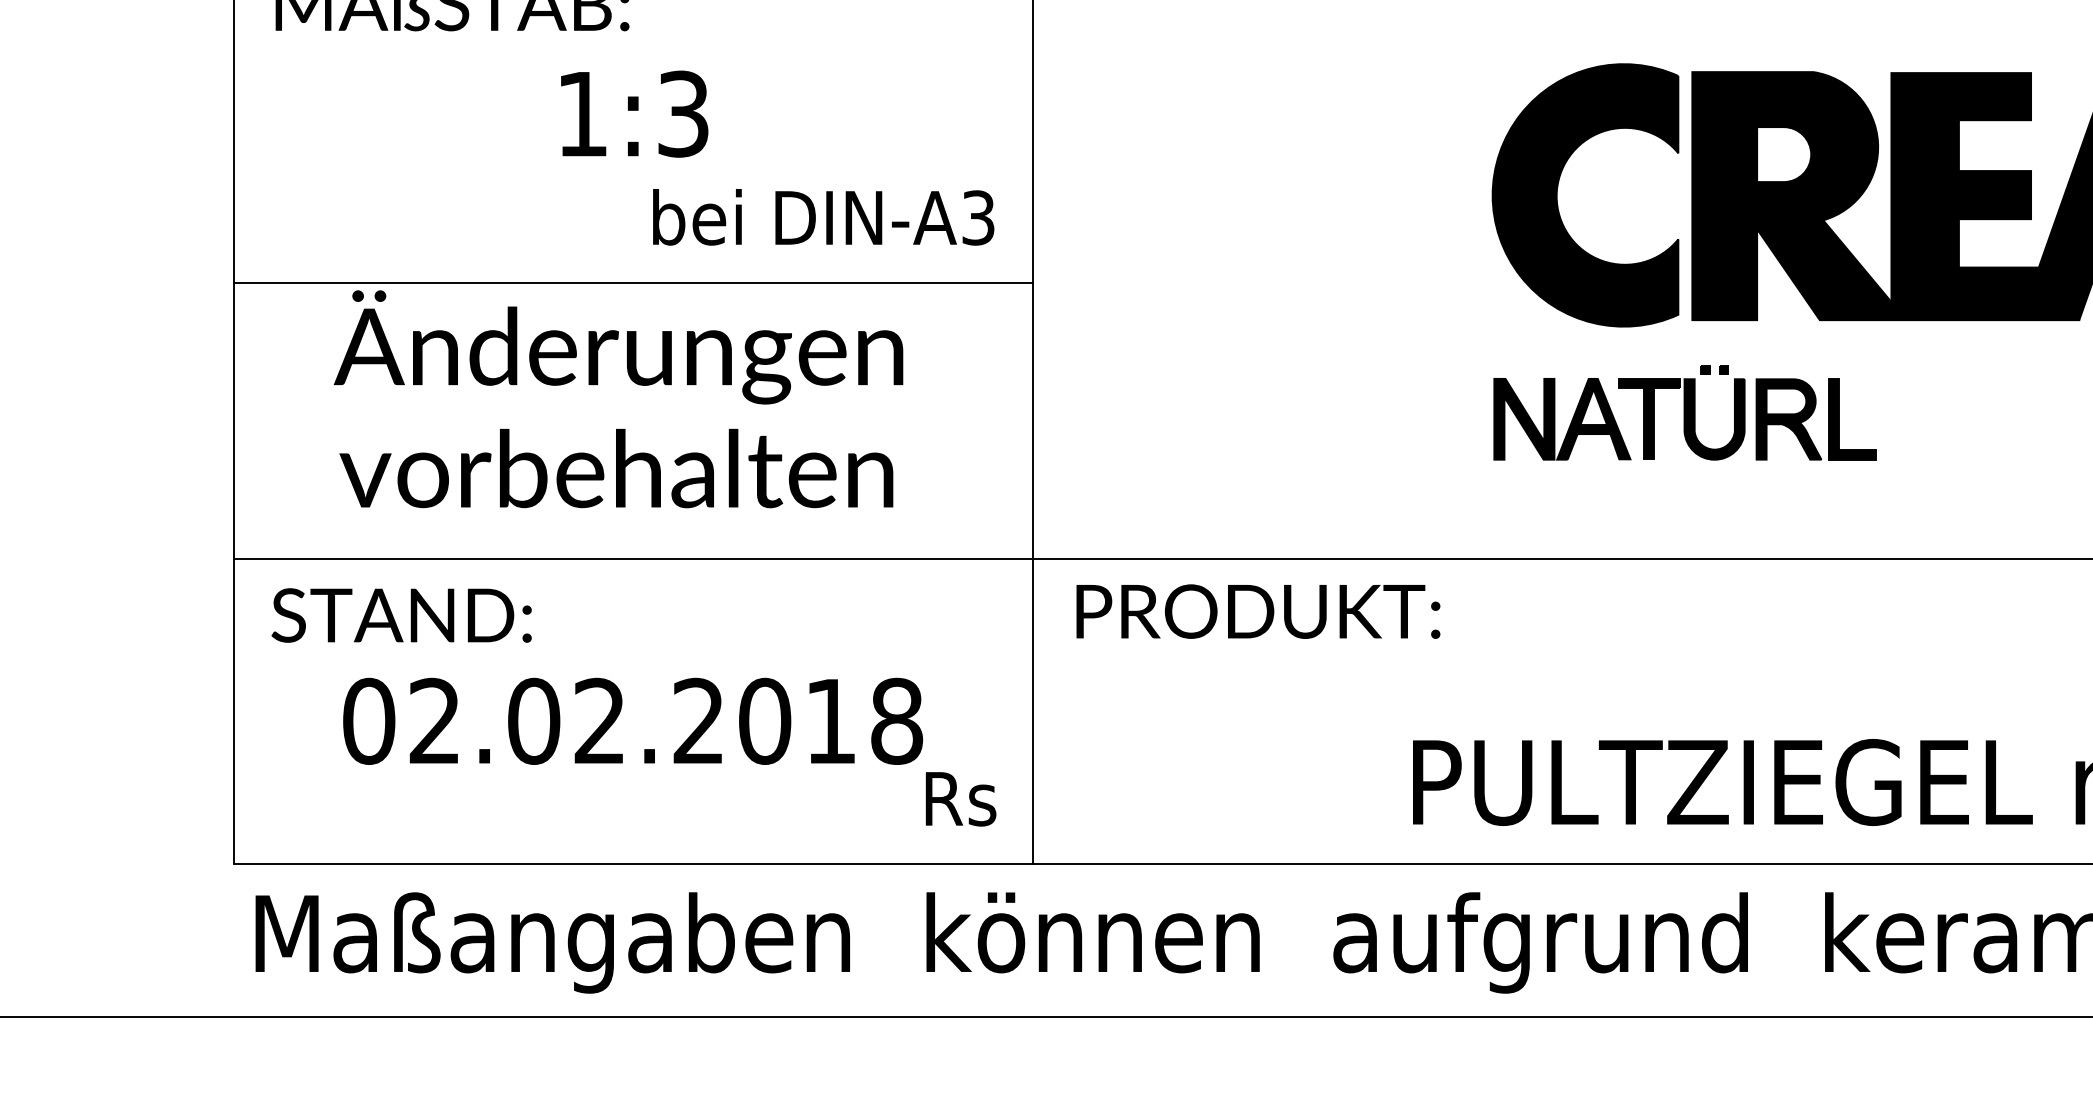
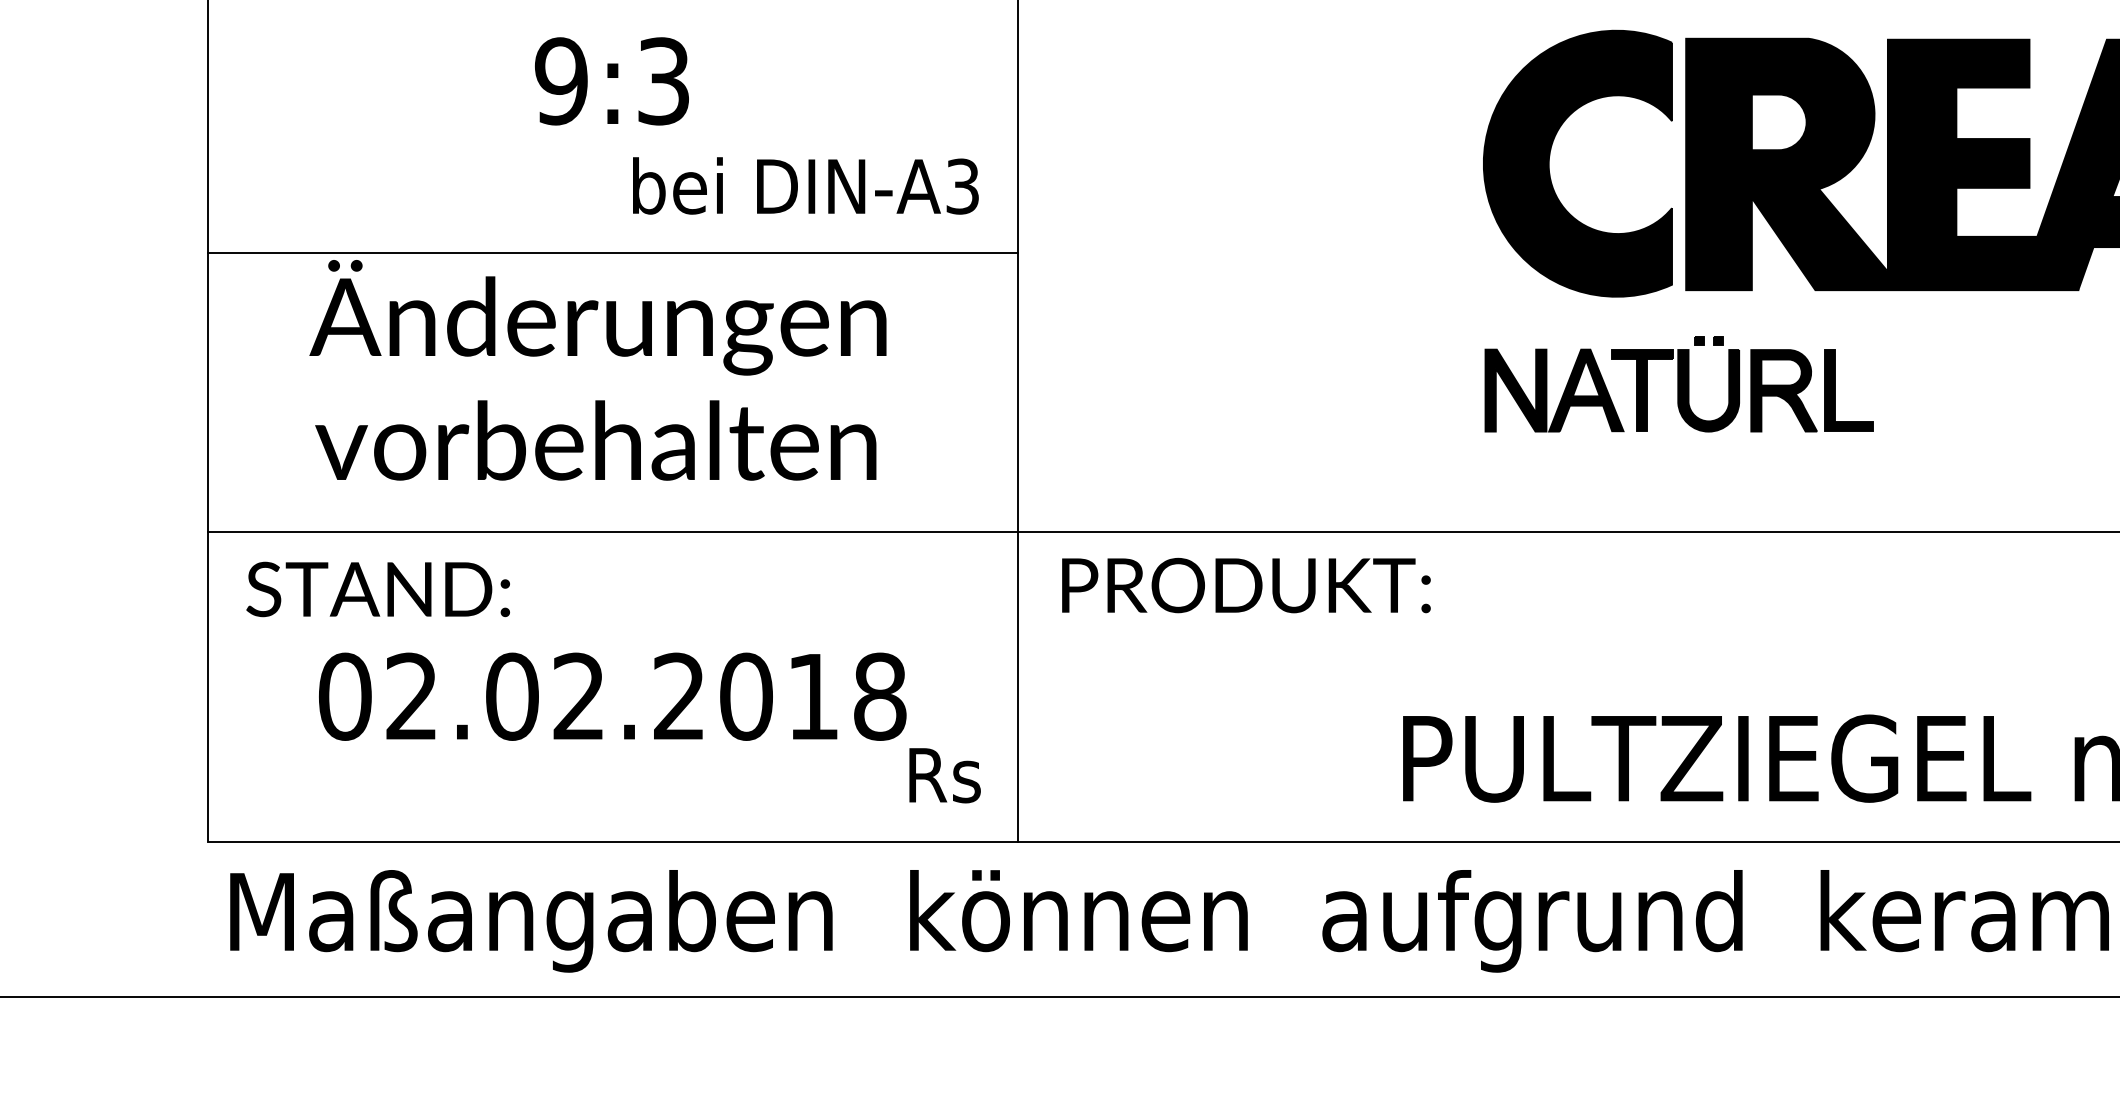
text: (582, 113) -> (561, 80), 1:3 -> 9:3

